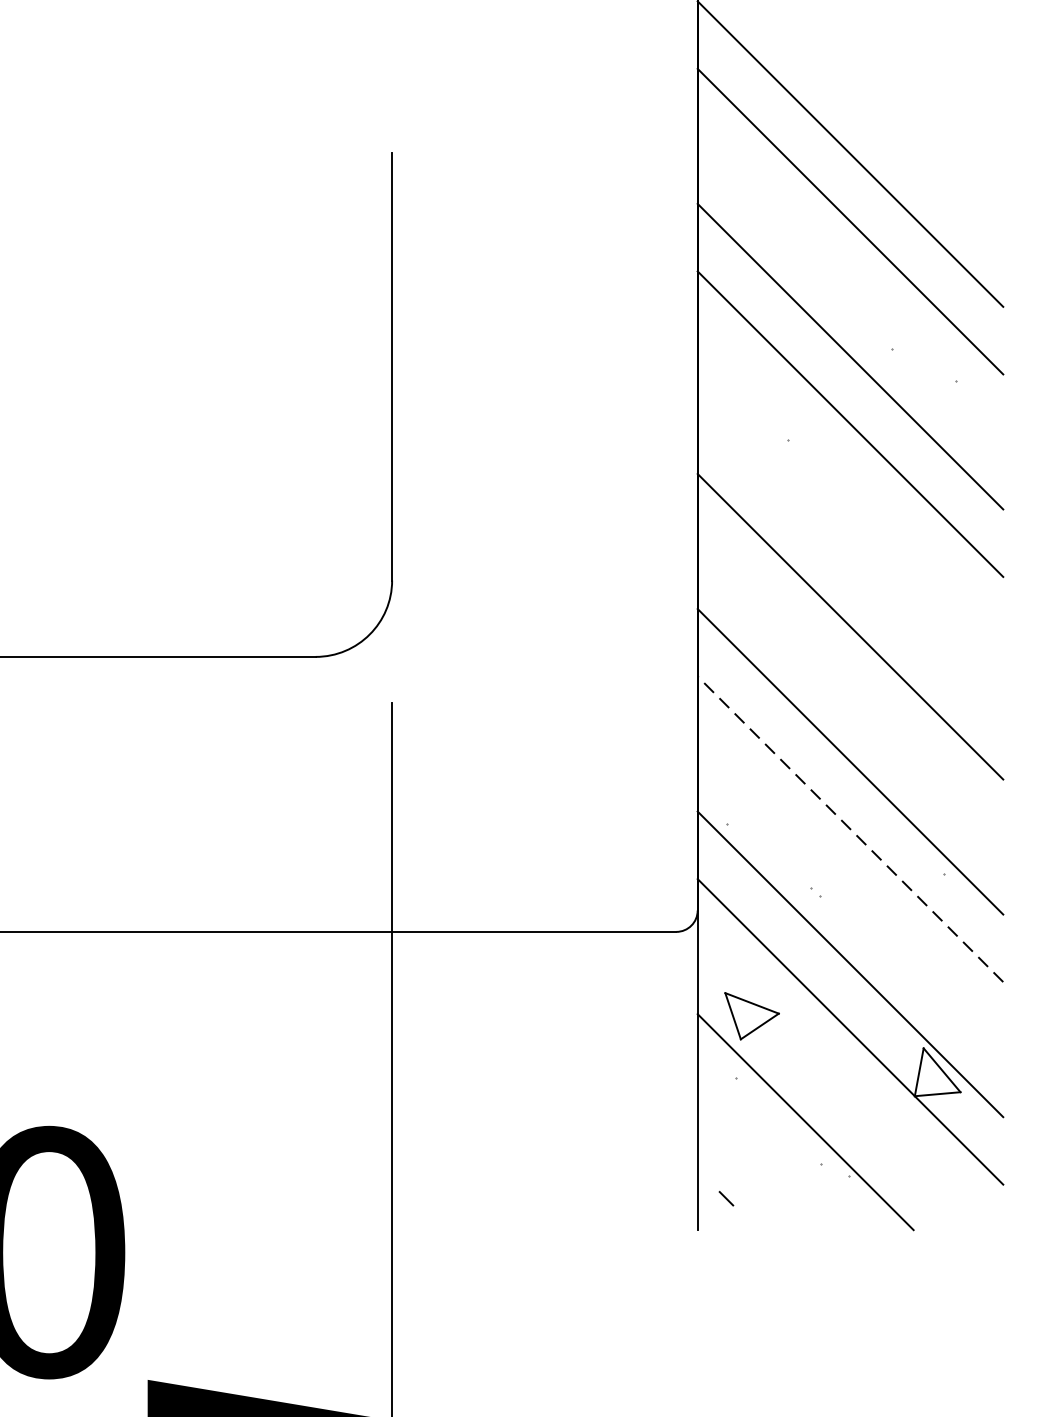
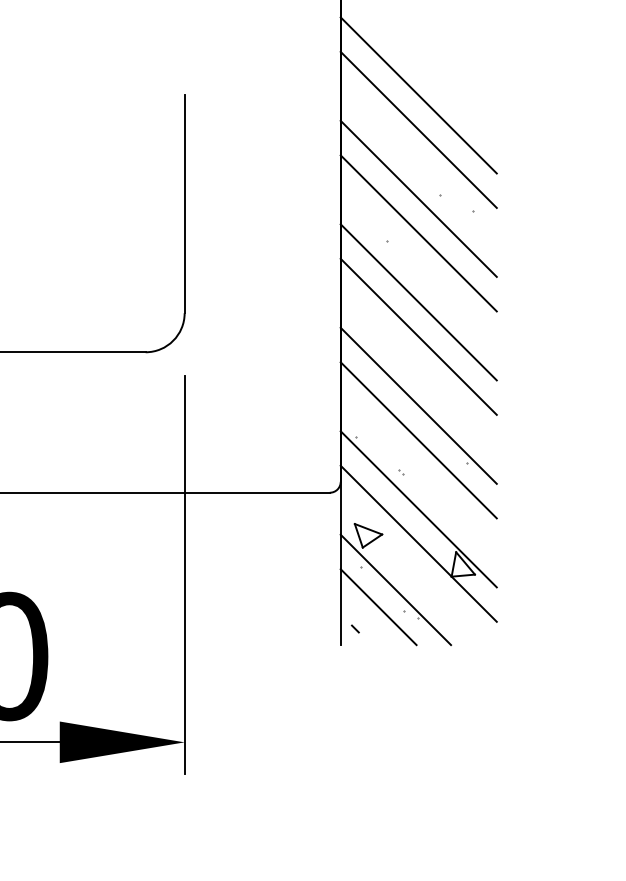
line: (849, 559) -> (418, 302), added
line: (849, 827) -> (418, 439), dashed -> solid
line: (771, 1156) -> (378, 607), added

